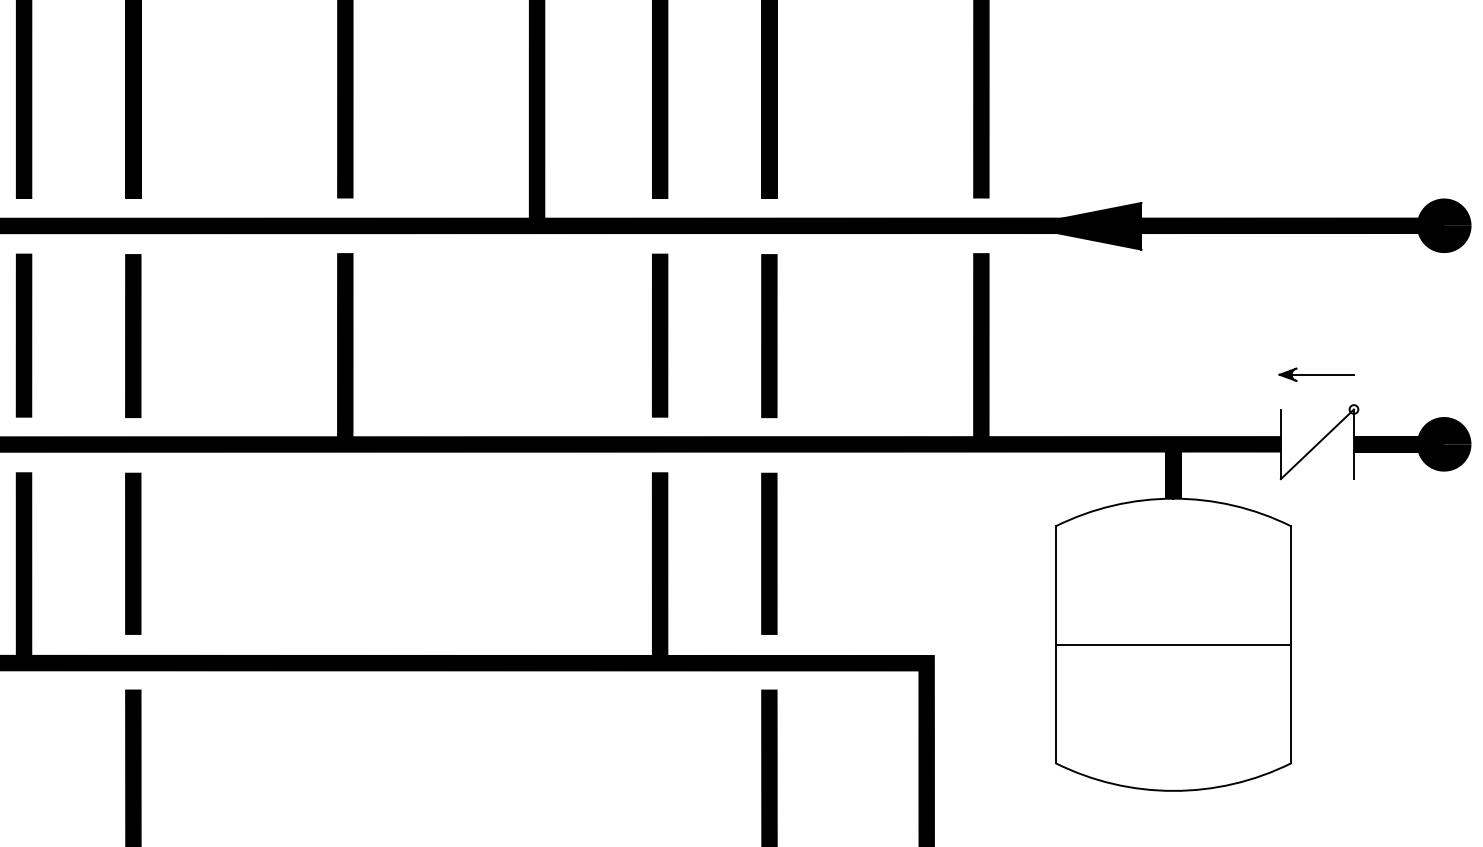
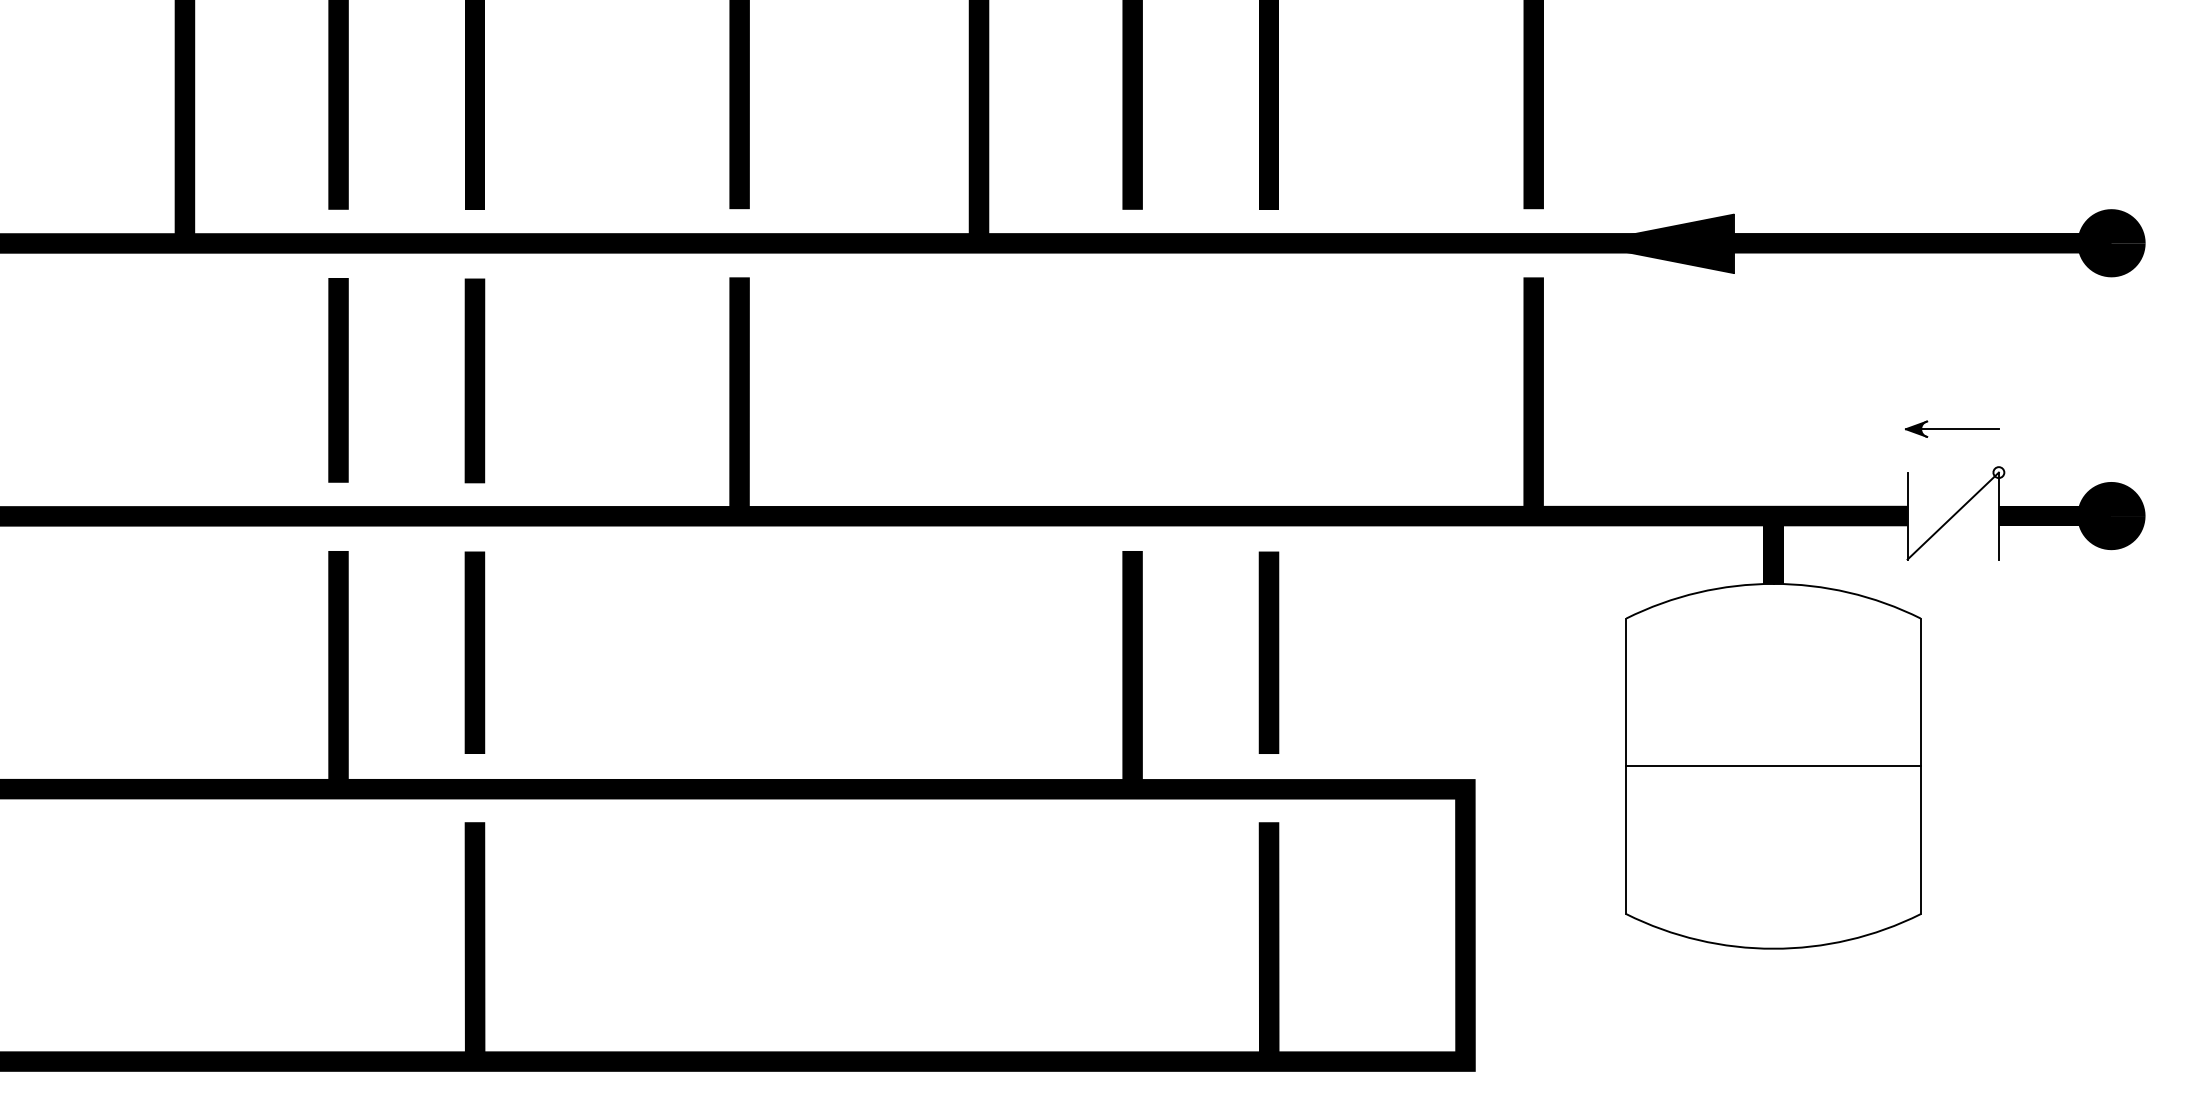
line: (660, 335) -> (1132, 380), removed
line: (768, 335) -> (1268, 380), removed

